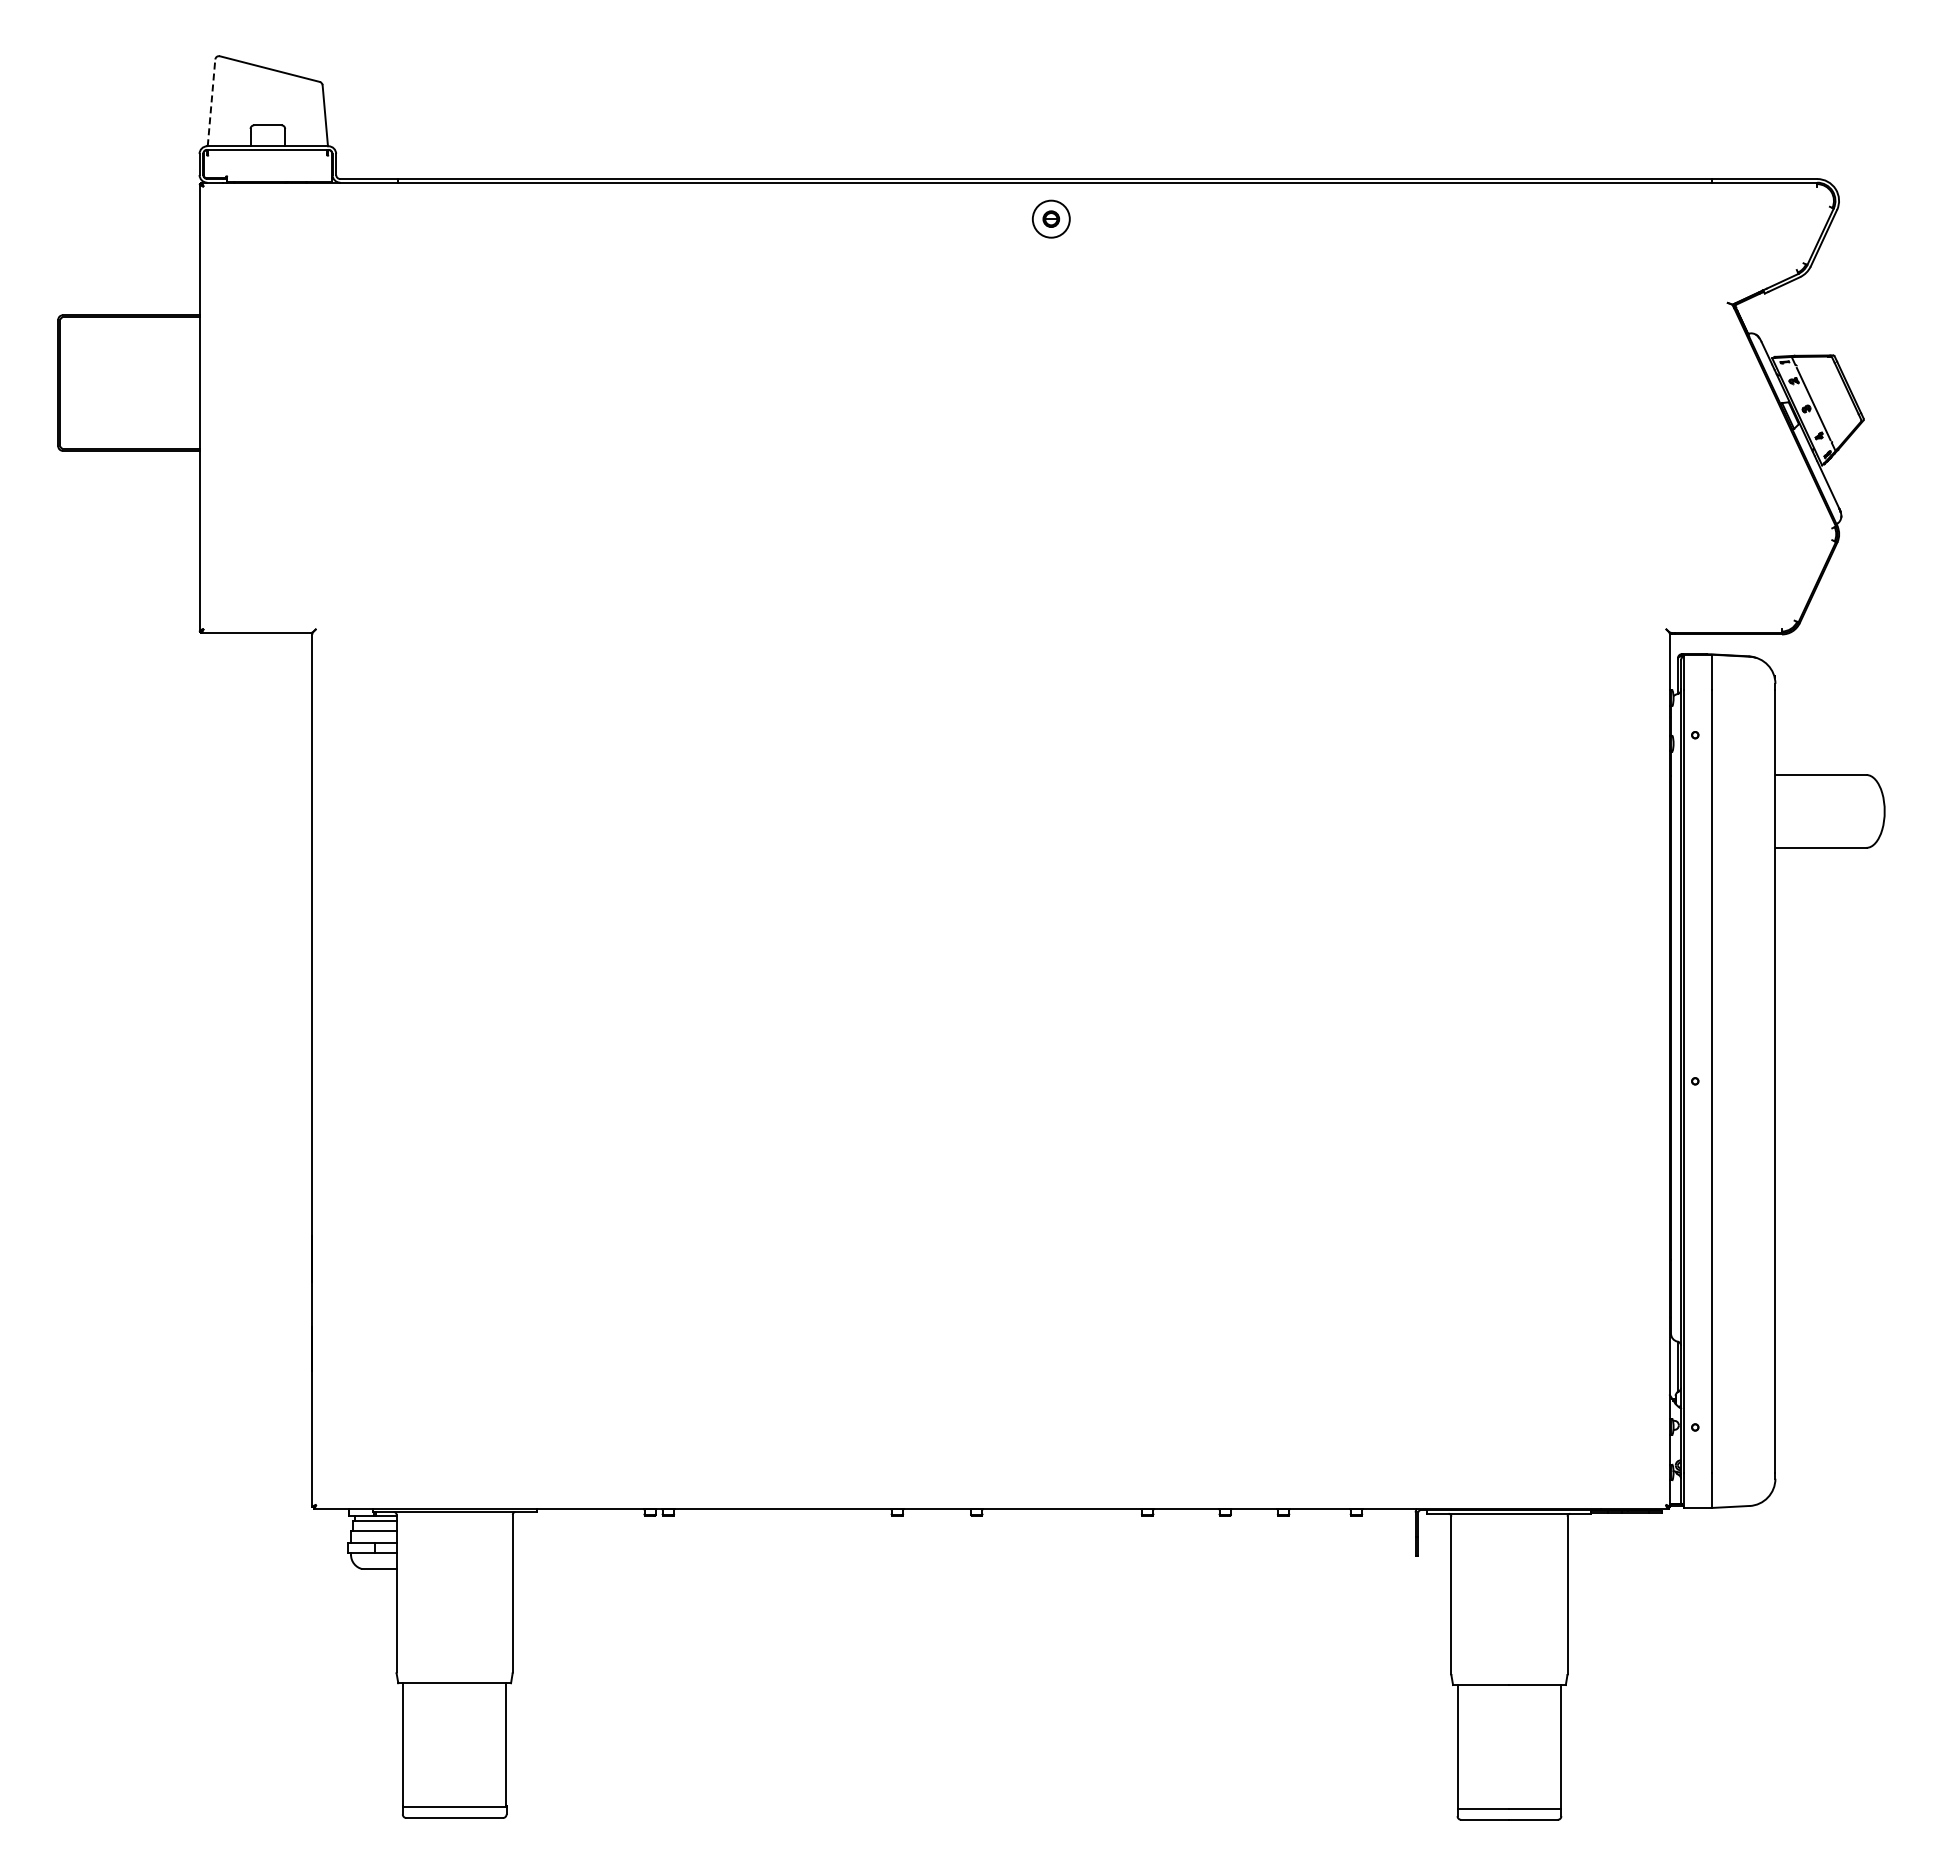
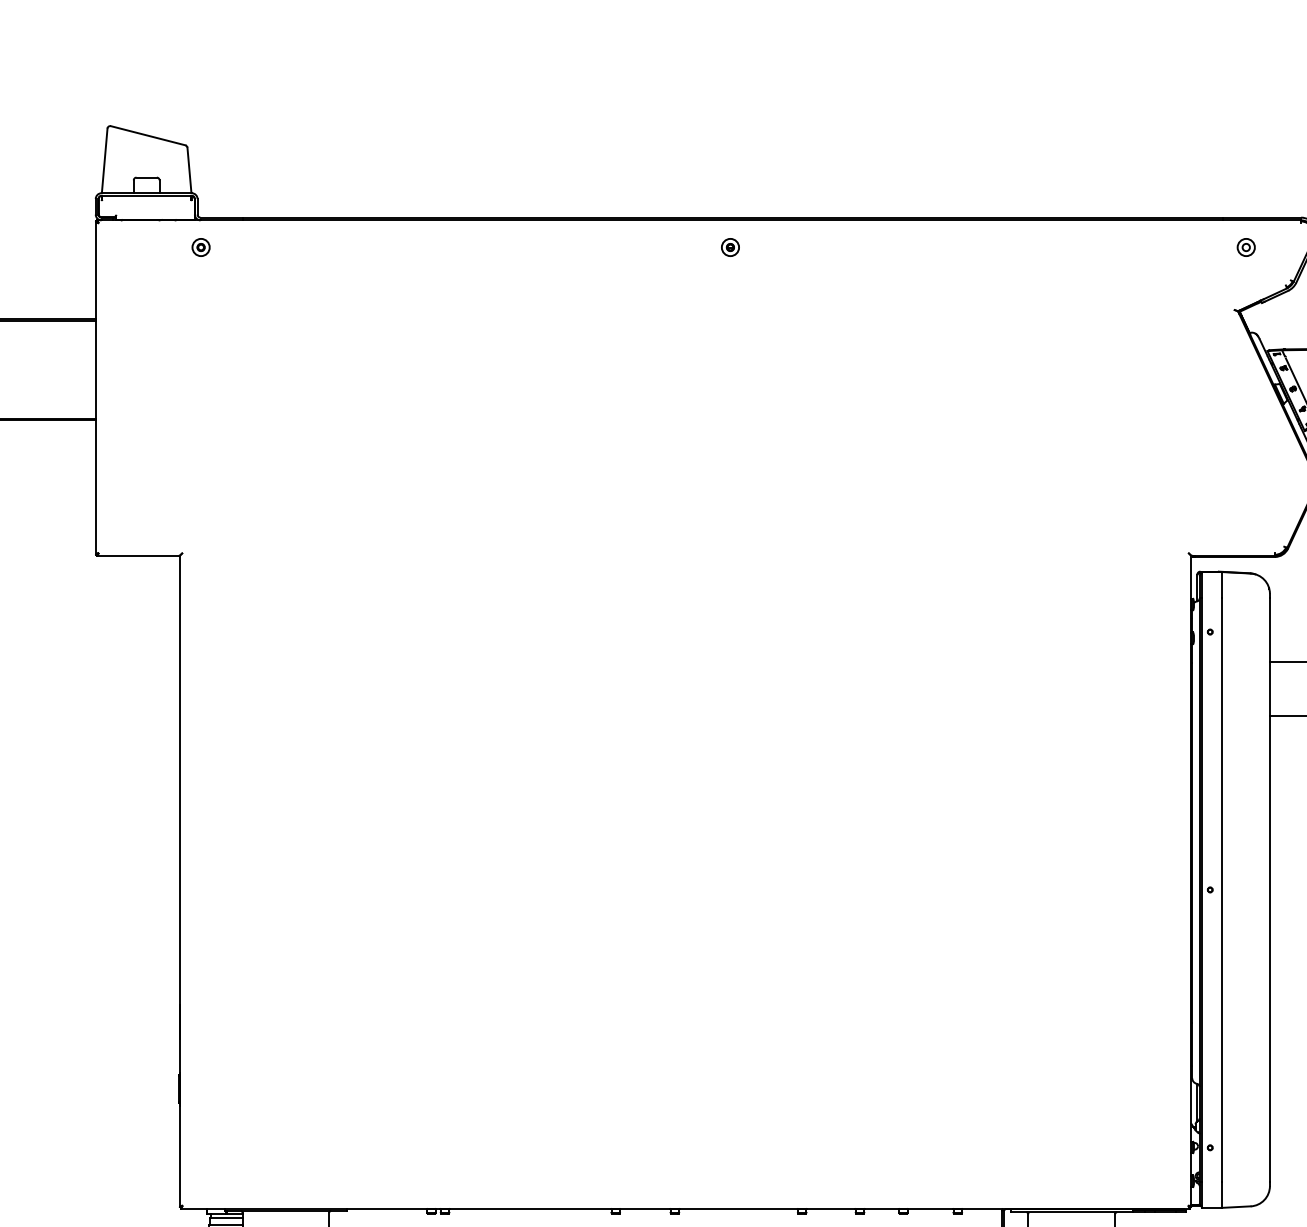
line: (211, 102) -> (104, 160), dashed -> solid
part: (340, 218) -> (200, 247), added
part: (1051, 218) -> (730, 247), size x0.62
part: (1743, 218) -> (1246, 247), added

